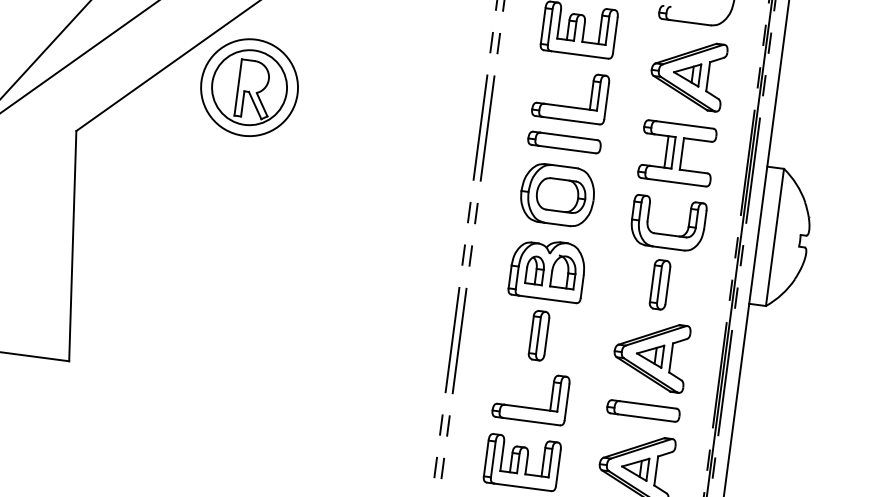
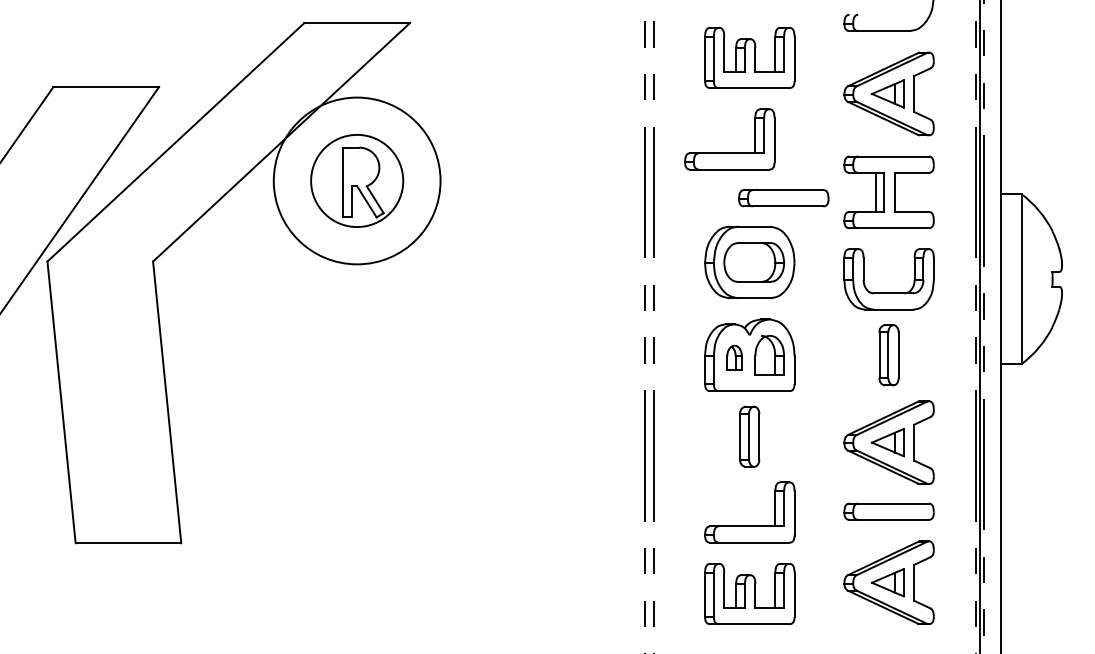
circle: (249, 87) -> (356, 180), size x1.4
part: (569, 106) -> (729, 152), moved
part: (564, 142) -> (783, 198), moved
part: (535, 270) -> (734, 357), size x0.7

